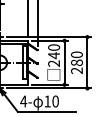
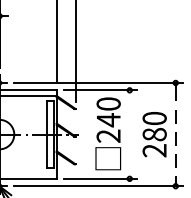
line: (64, 62) -> (129, 133), removed
line: (87, 63) -> (175, 135), solid -> dashed

